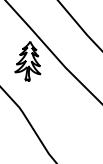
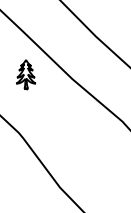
part: (28, 61) -> (25, 74), size x0.6

